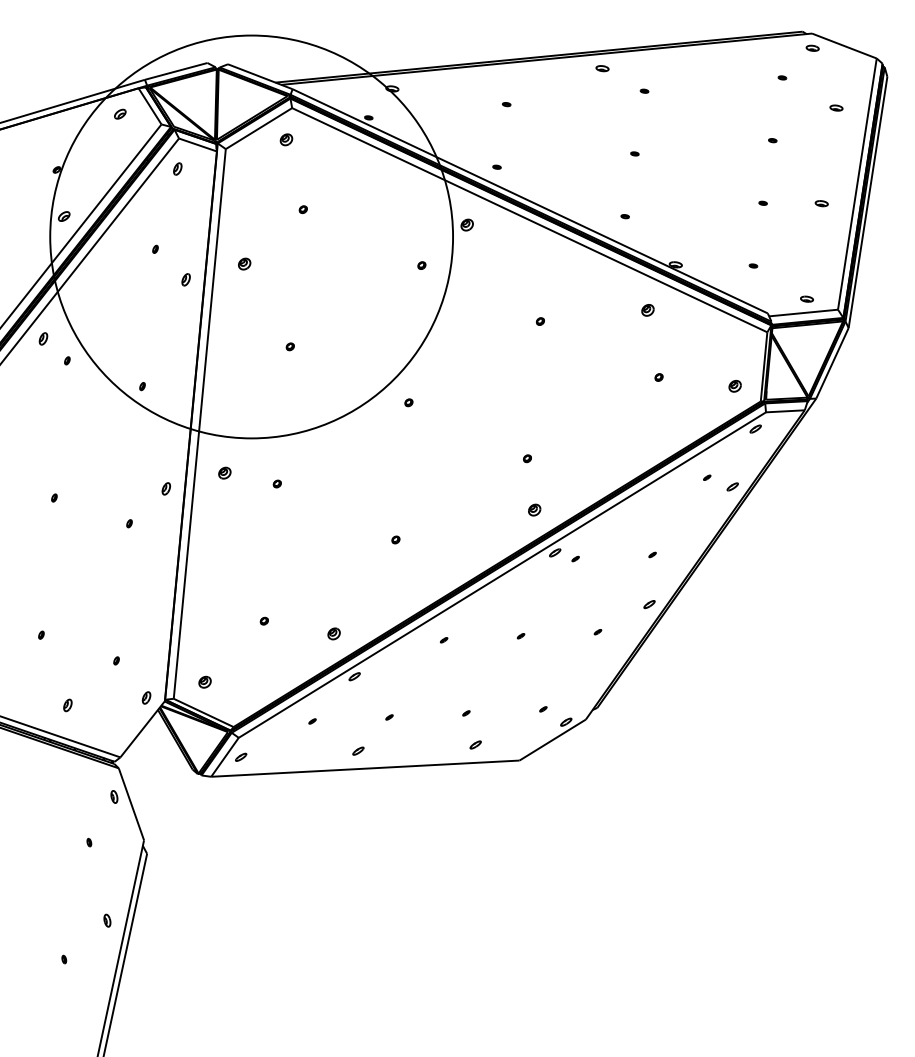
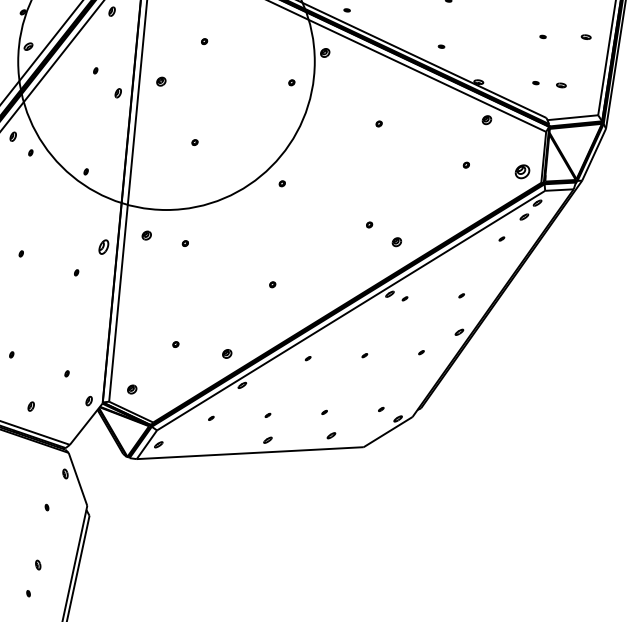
part: (806, 298) -> (560, 84), moved
part: (647, 310) -> (486, 120), moved
part: (734, 385) -> (521, 171), size x1.6
part: (732, 486) -> (524, 216), moved
part: (165, 488) -> (103, 246), size x1.6
part: (534, 509) -> (396, 241), moved
part: (358, 750) -> (267, 439), moved
part: (107, 920) -> (38, 564), moved

